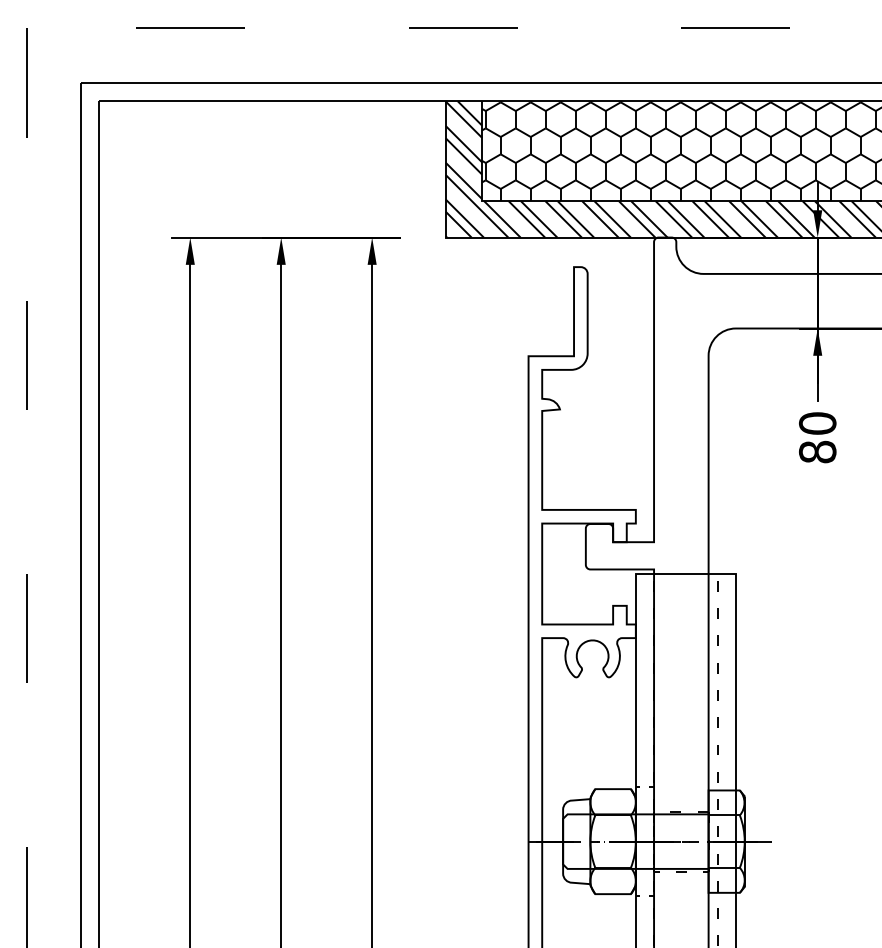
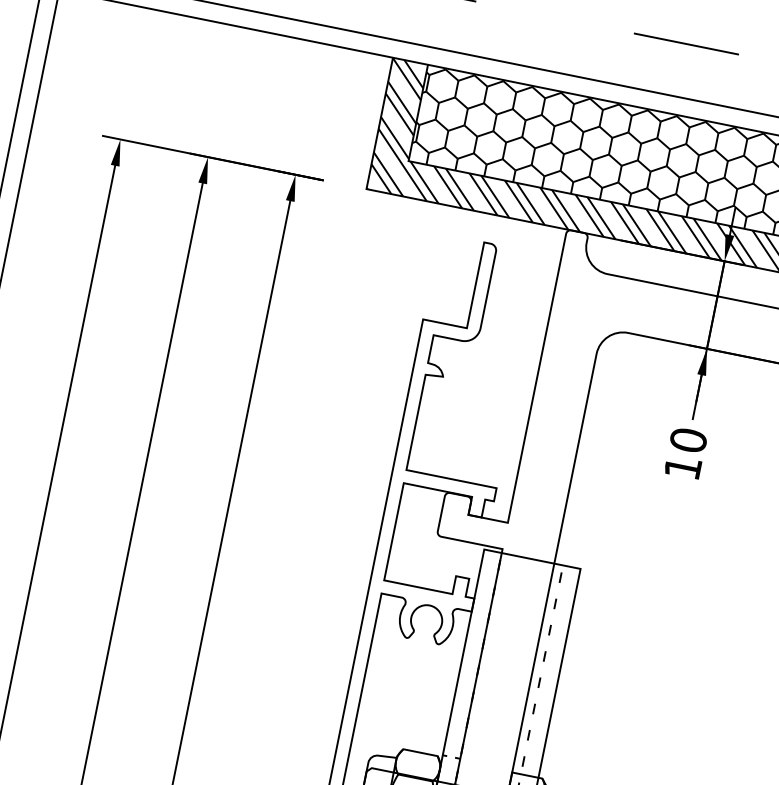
text: (817, 451) -> (682, 467), 80 -> 10

